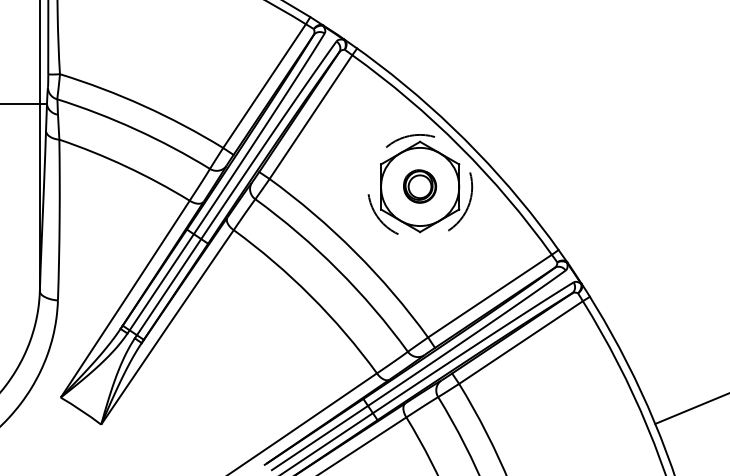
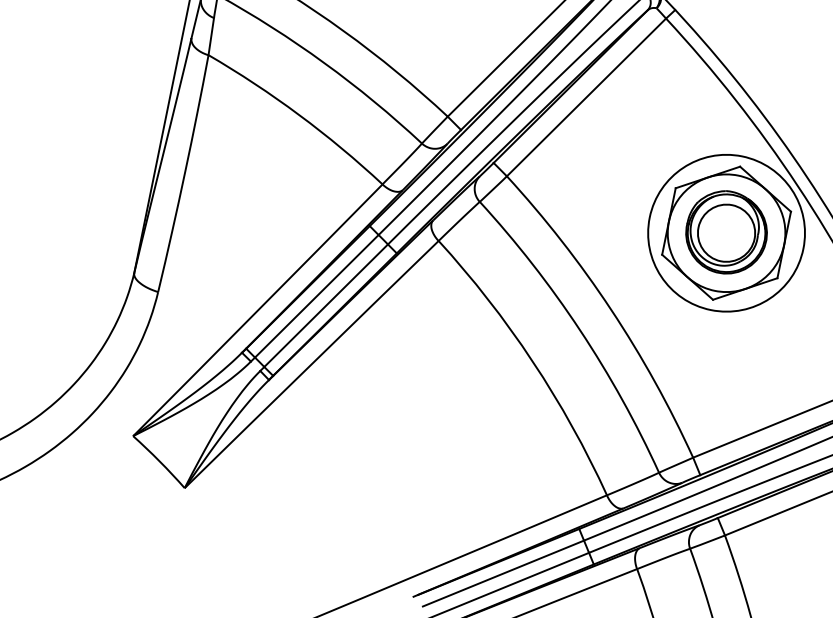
part: (419, 186) -> (725, 232), size x1.67
circle: (420, 186) -> (727, 232), dashed -> solid

